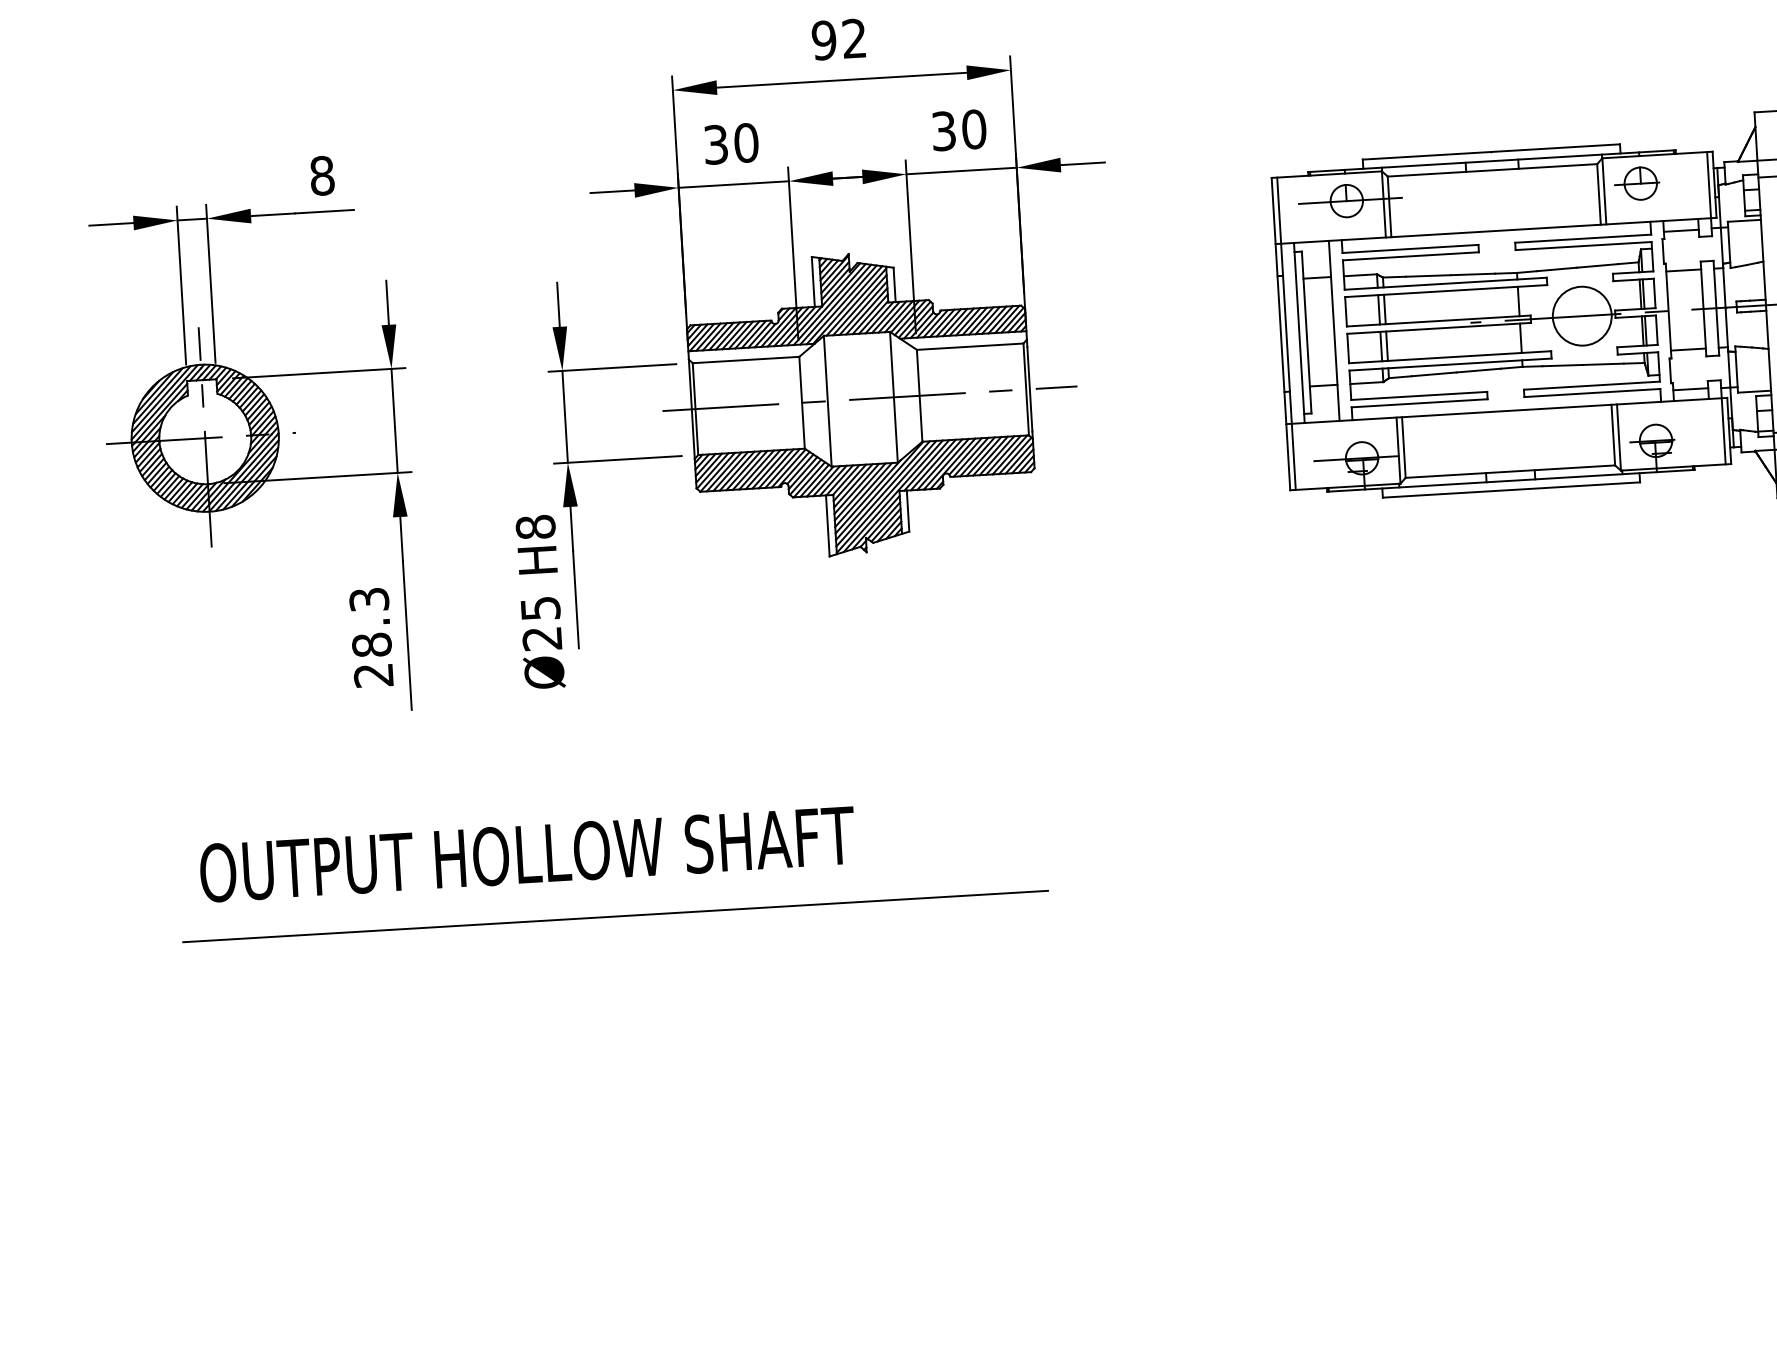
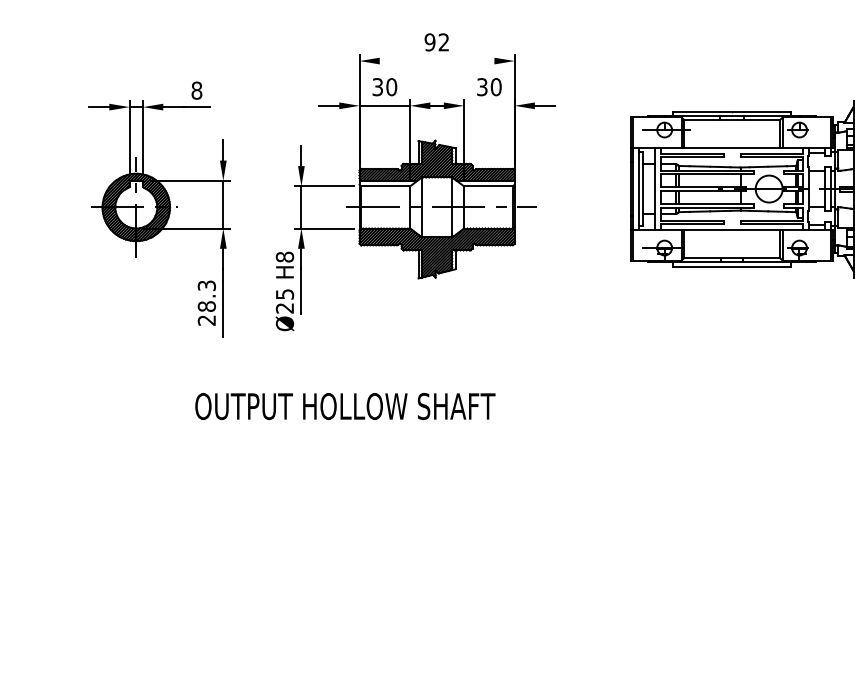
line: (840, 81) -> (436, 61), removed
line: (961, 170) -> (489, 105), removed
text: (527, 854) -> (345, 406), moved
line: (614, 917) -> (310, 437), removed

